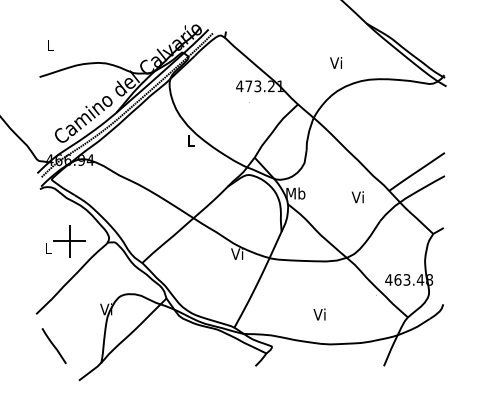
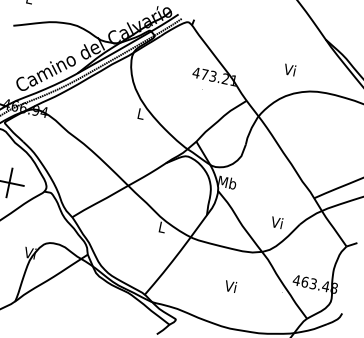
text: (357, 197) -> (276, 222), moved
text: (237, 253) -> (162, 226), Vi -> L
text: (319, 314) -> (230, 286), moved

